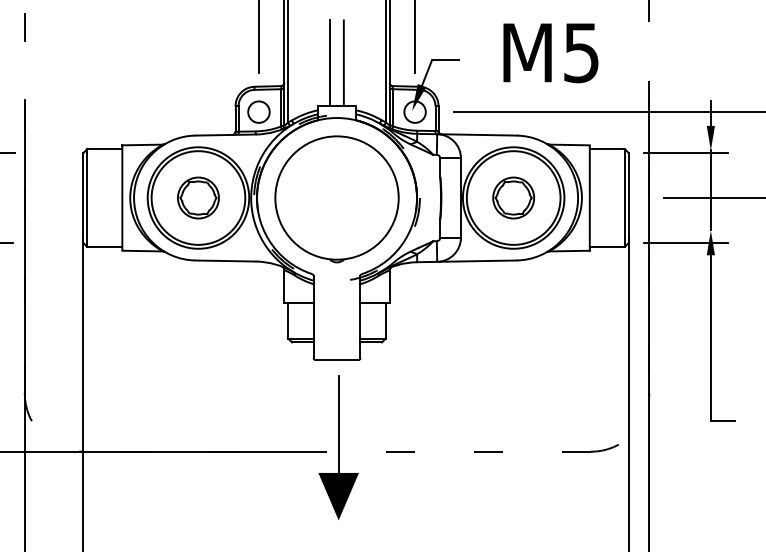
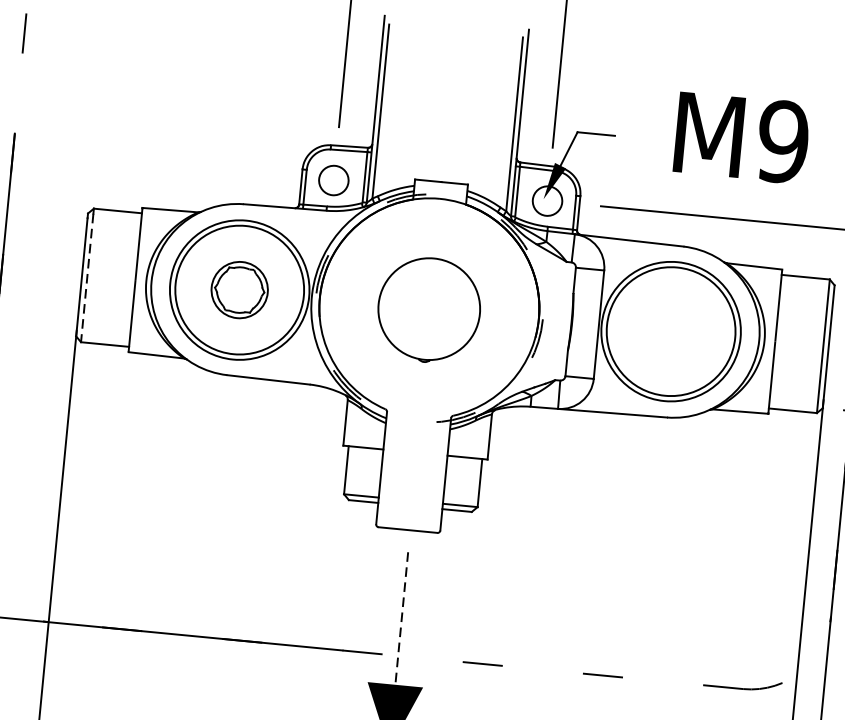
text: (581, 52) -> (783, 141), M5 -> M9
line: (330, 62) -> (438, 122), removed
line: (343, 62) -> (456, 123), removed
part: (513, 197) -> (670, 330), removed
line: (87, 199) -> (87, 277), solid -> dashed
part: (336, 199) -> (428, 310), size x0.6
line: (338, 425) -> (401, 619), solid -> dashed

